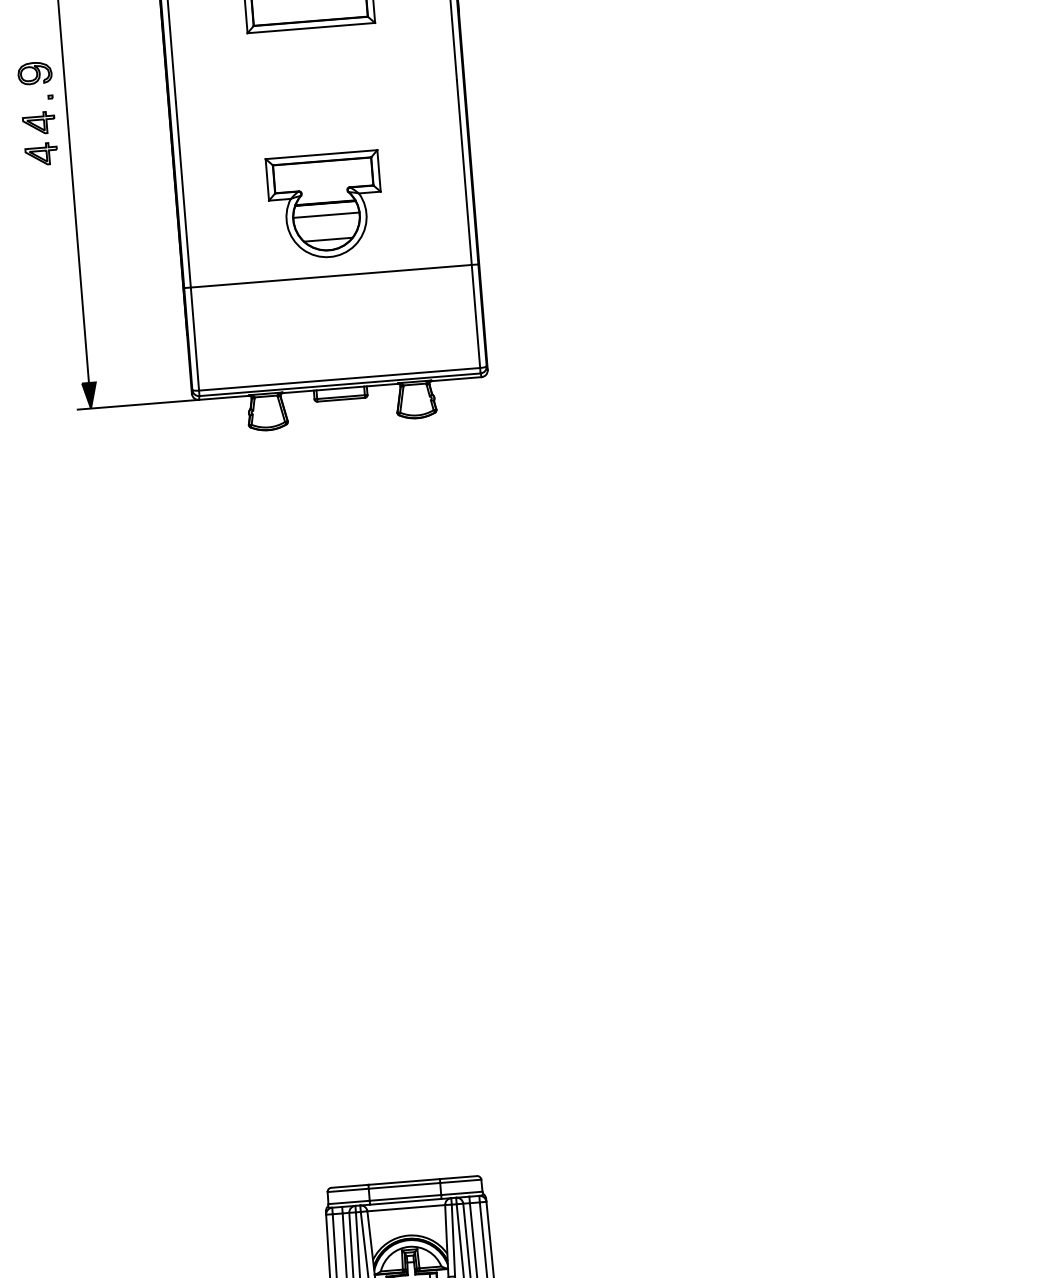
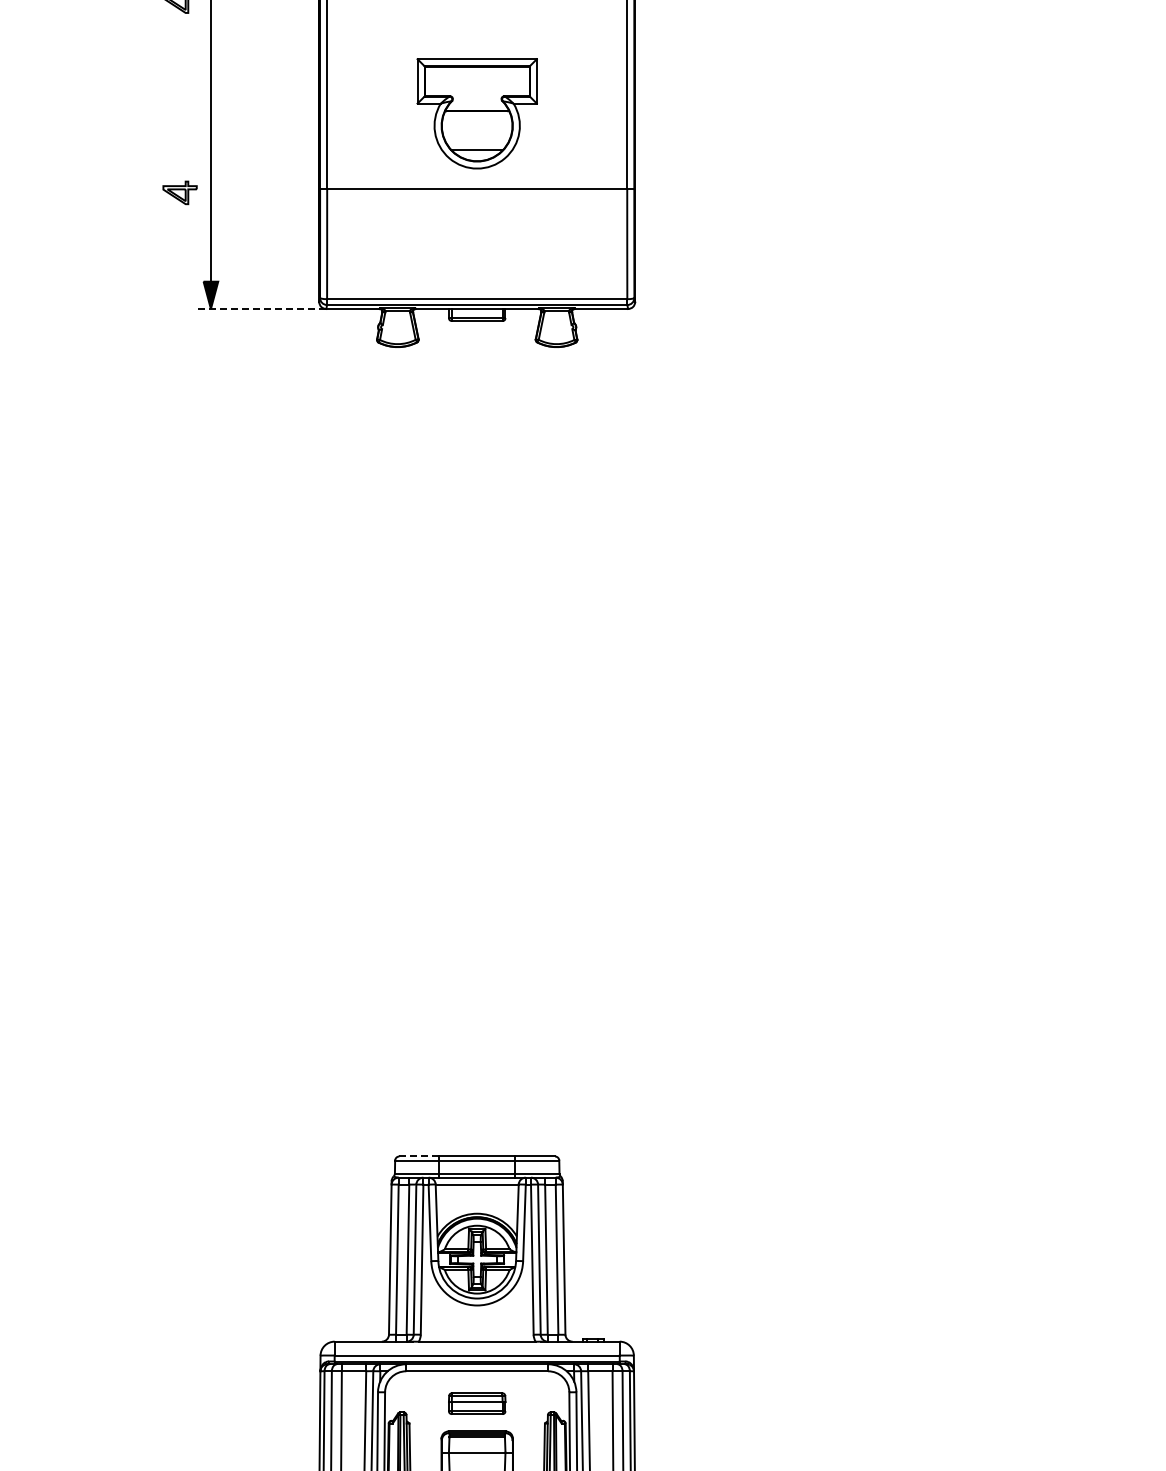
part: (40, 153) -> (179, 192), moved
line: (325, 214) -> (476, 123), removed
line: (138, 405) -> (261, 309), solid -> dashed
line: (350, 1186) -> (419, 1156), solid -> dashed

